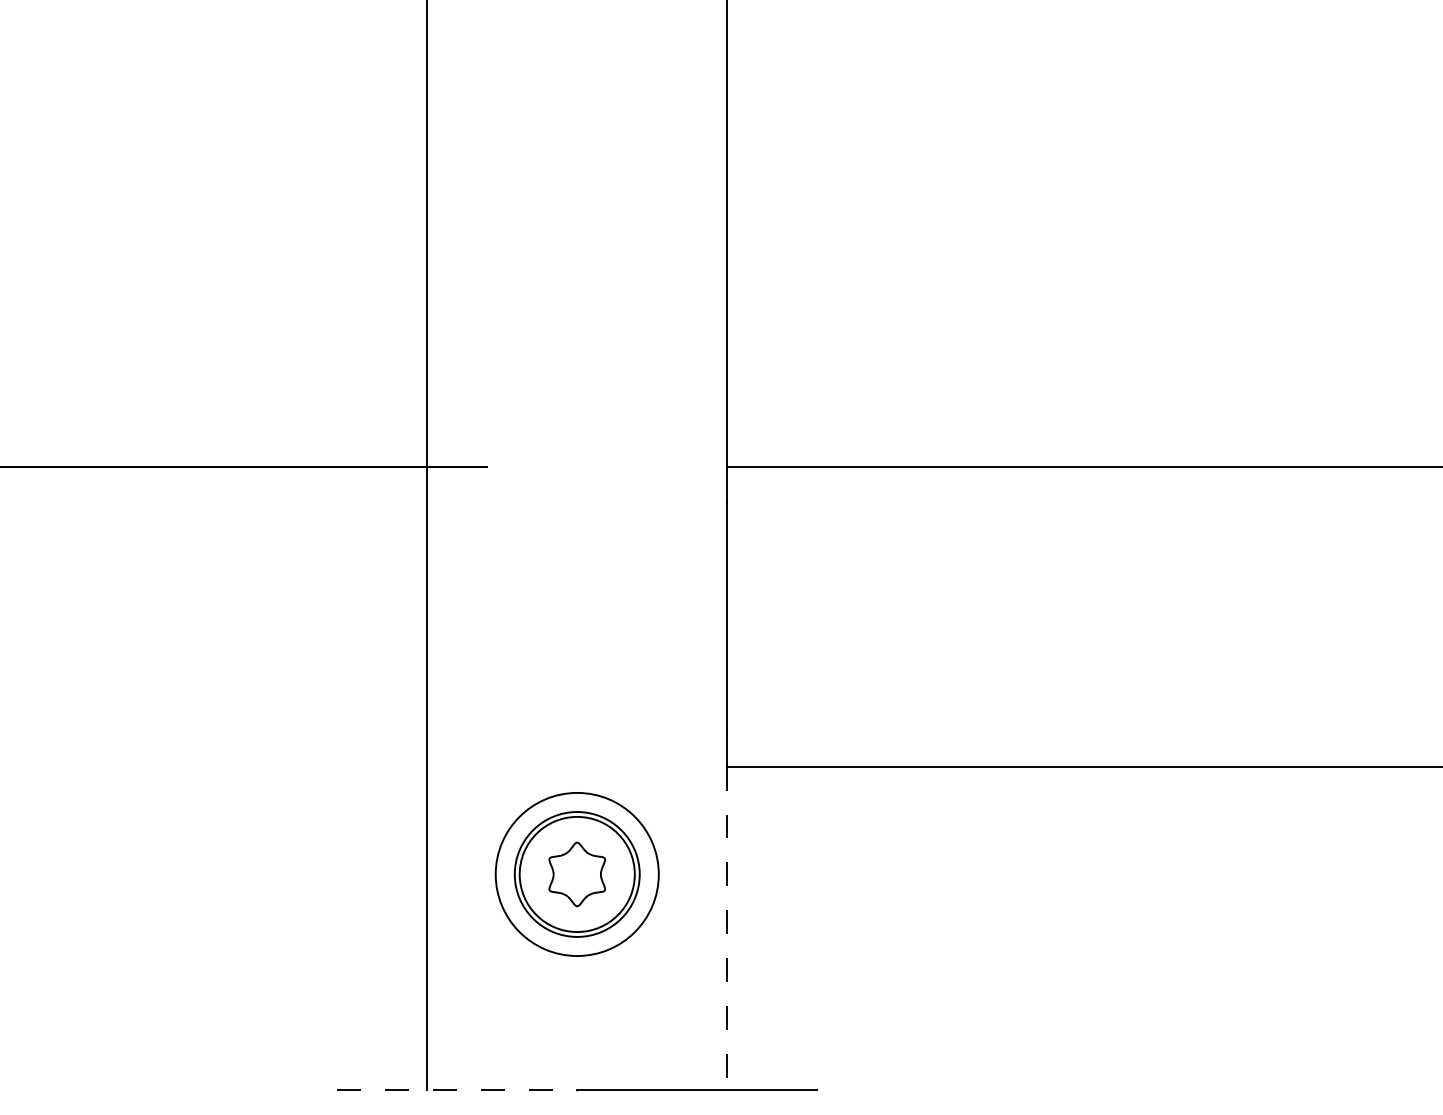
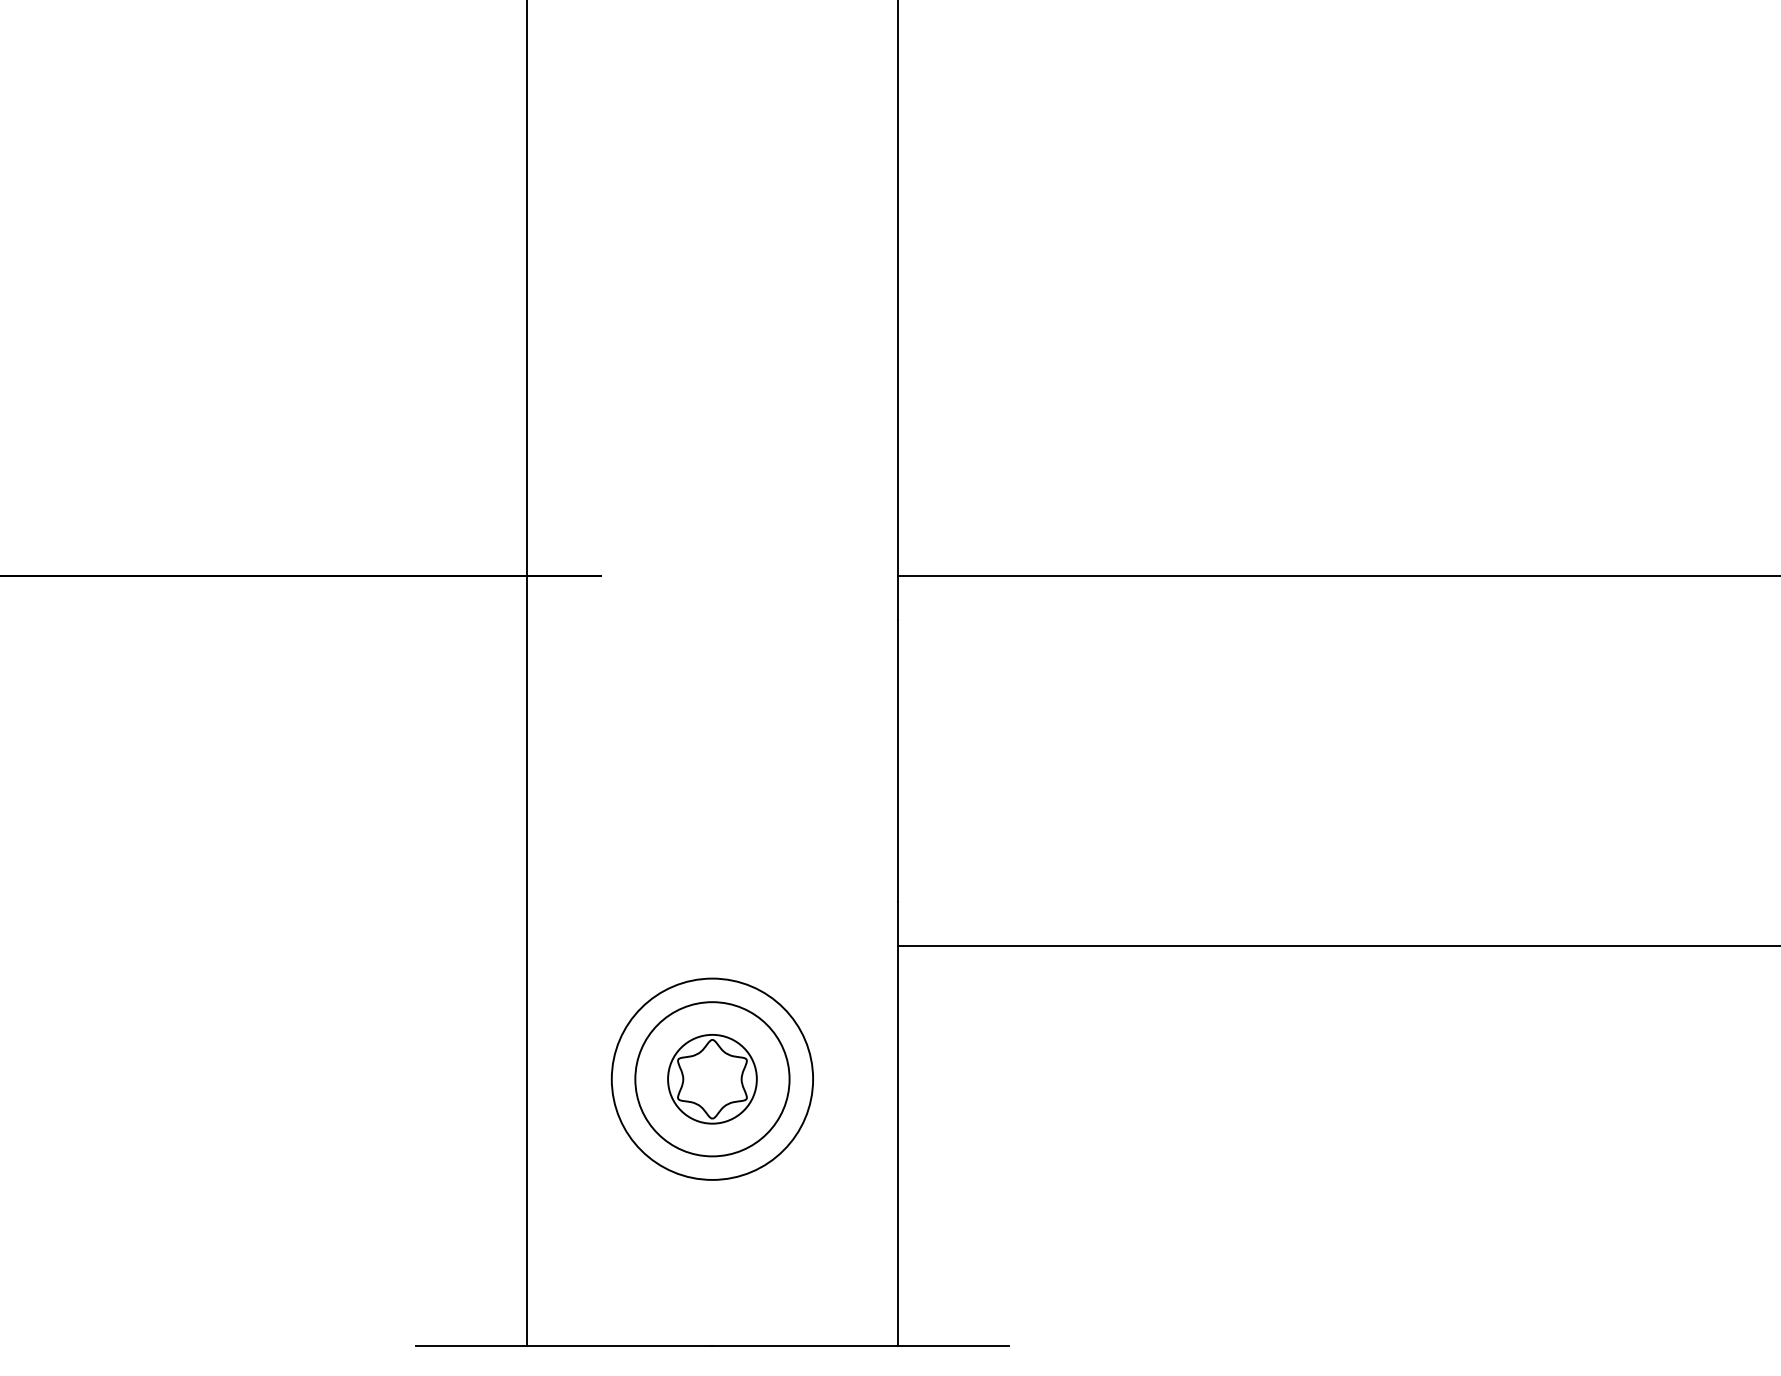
circle: (577, 873) -> (712, 1078), size x0.62
line: (727, 928) -> (897, 1145), dashed -> solid
line: (457, 1090) -> (564, 1345), dashed -> solid

